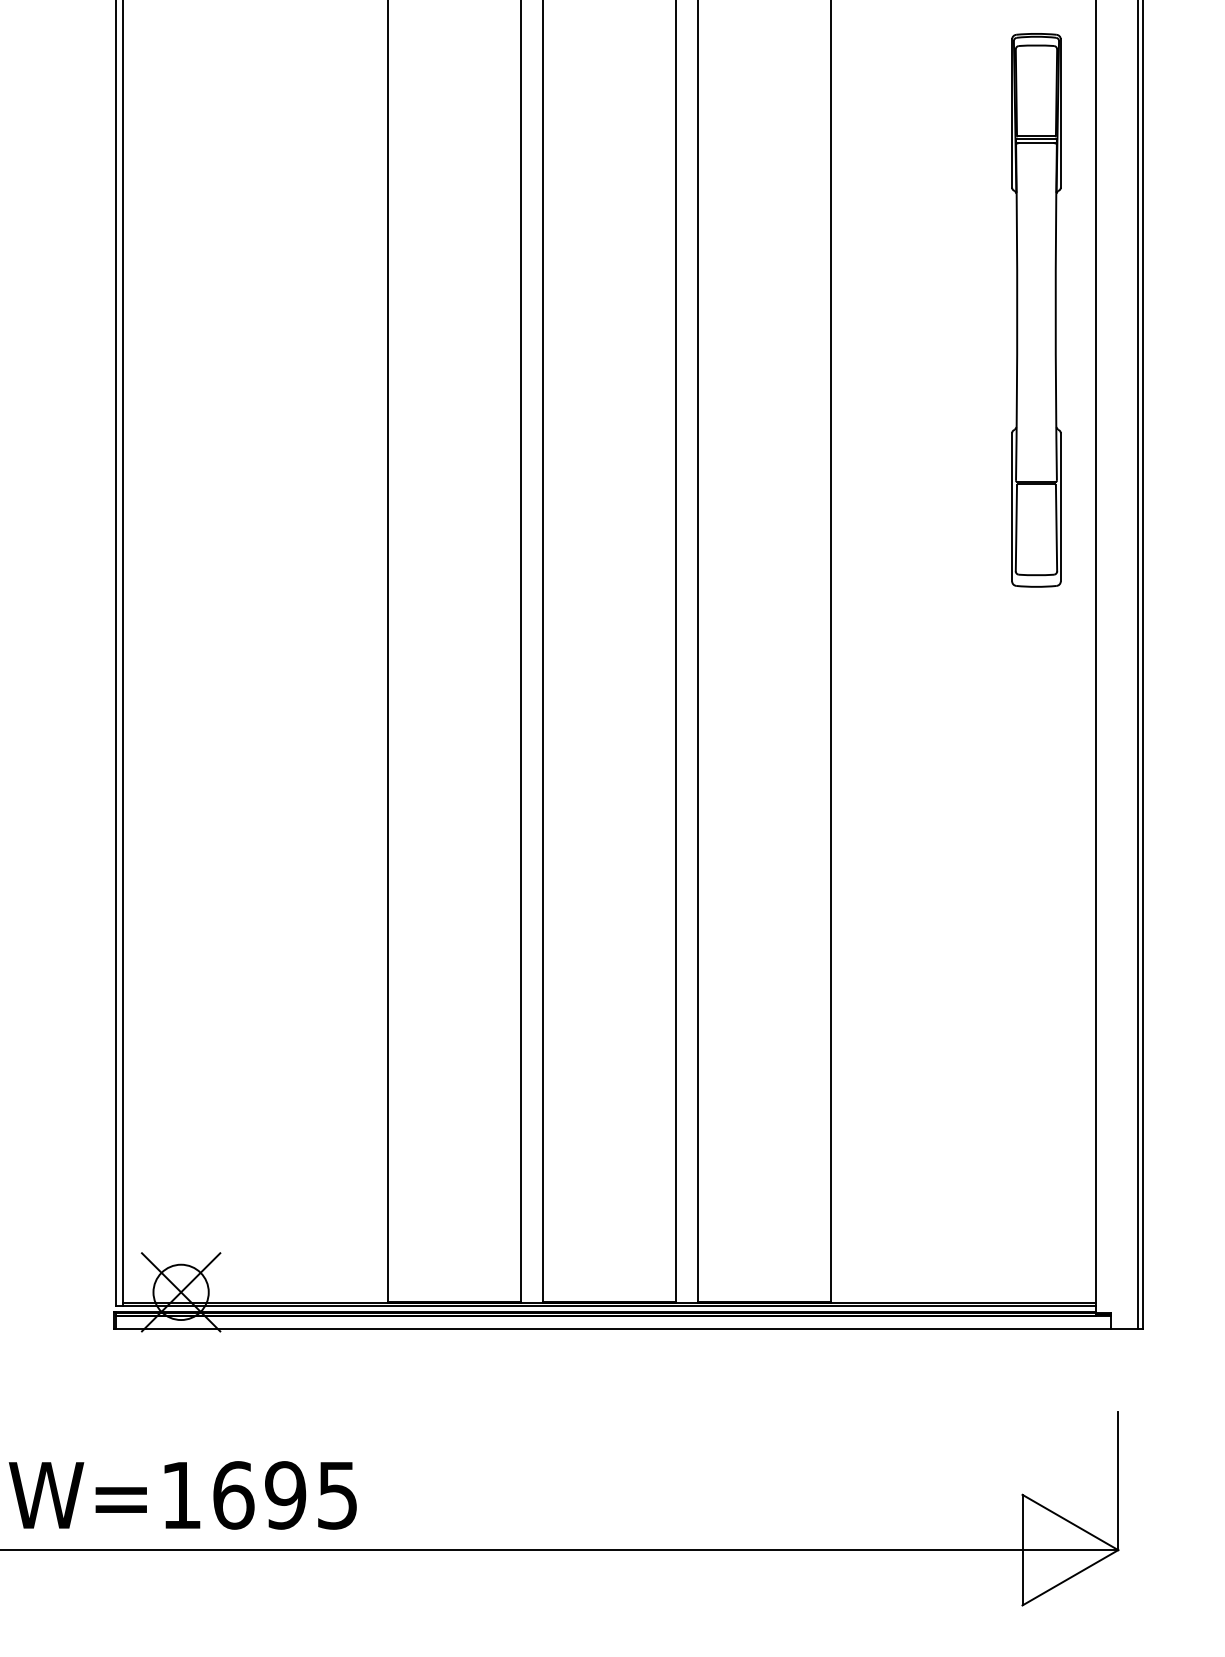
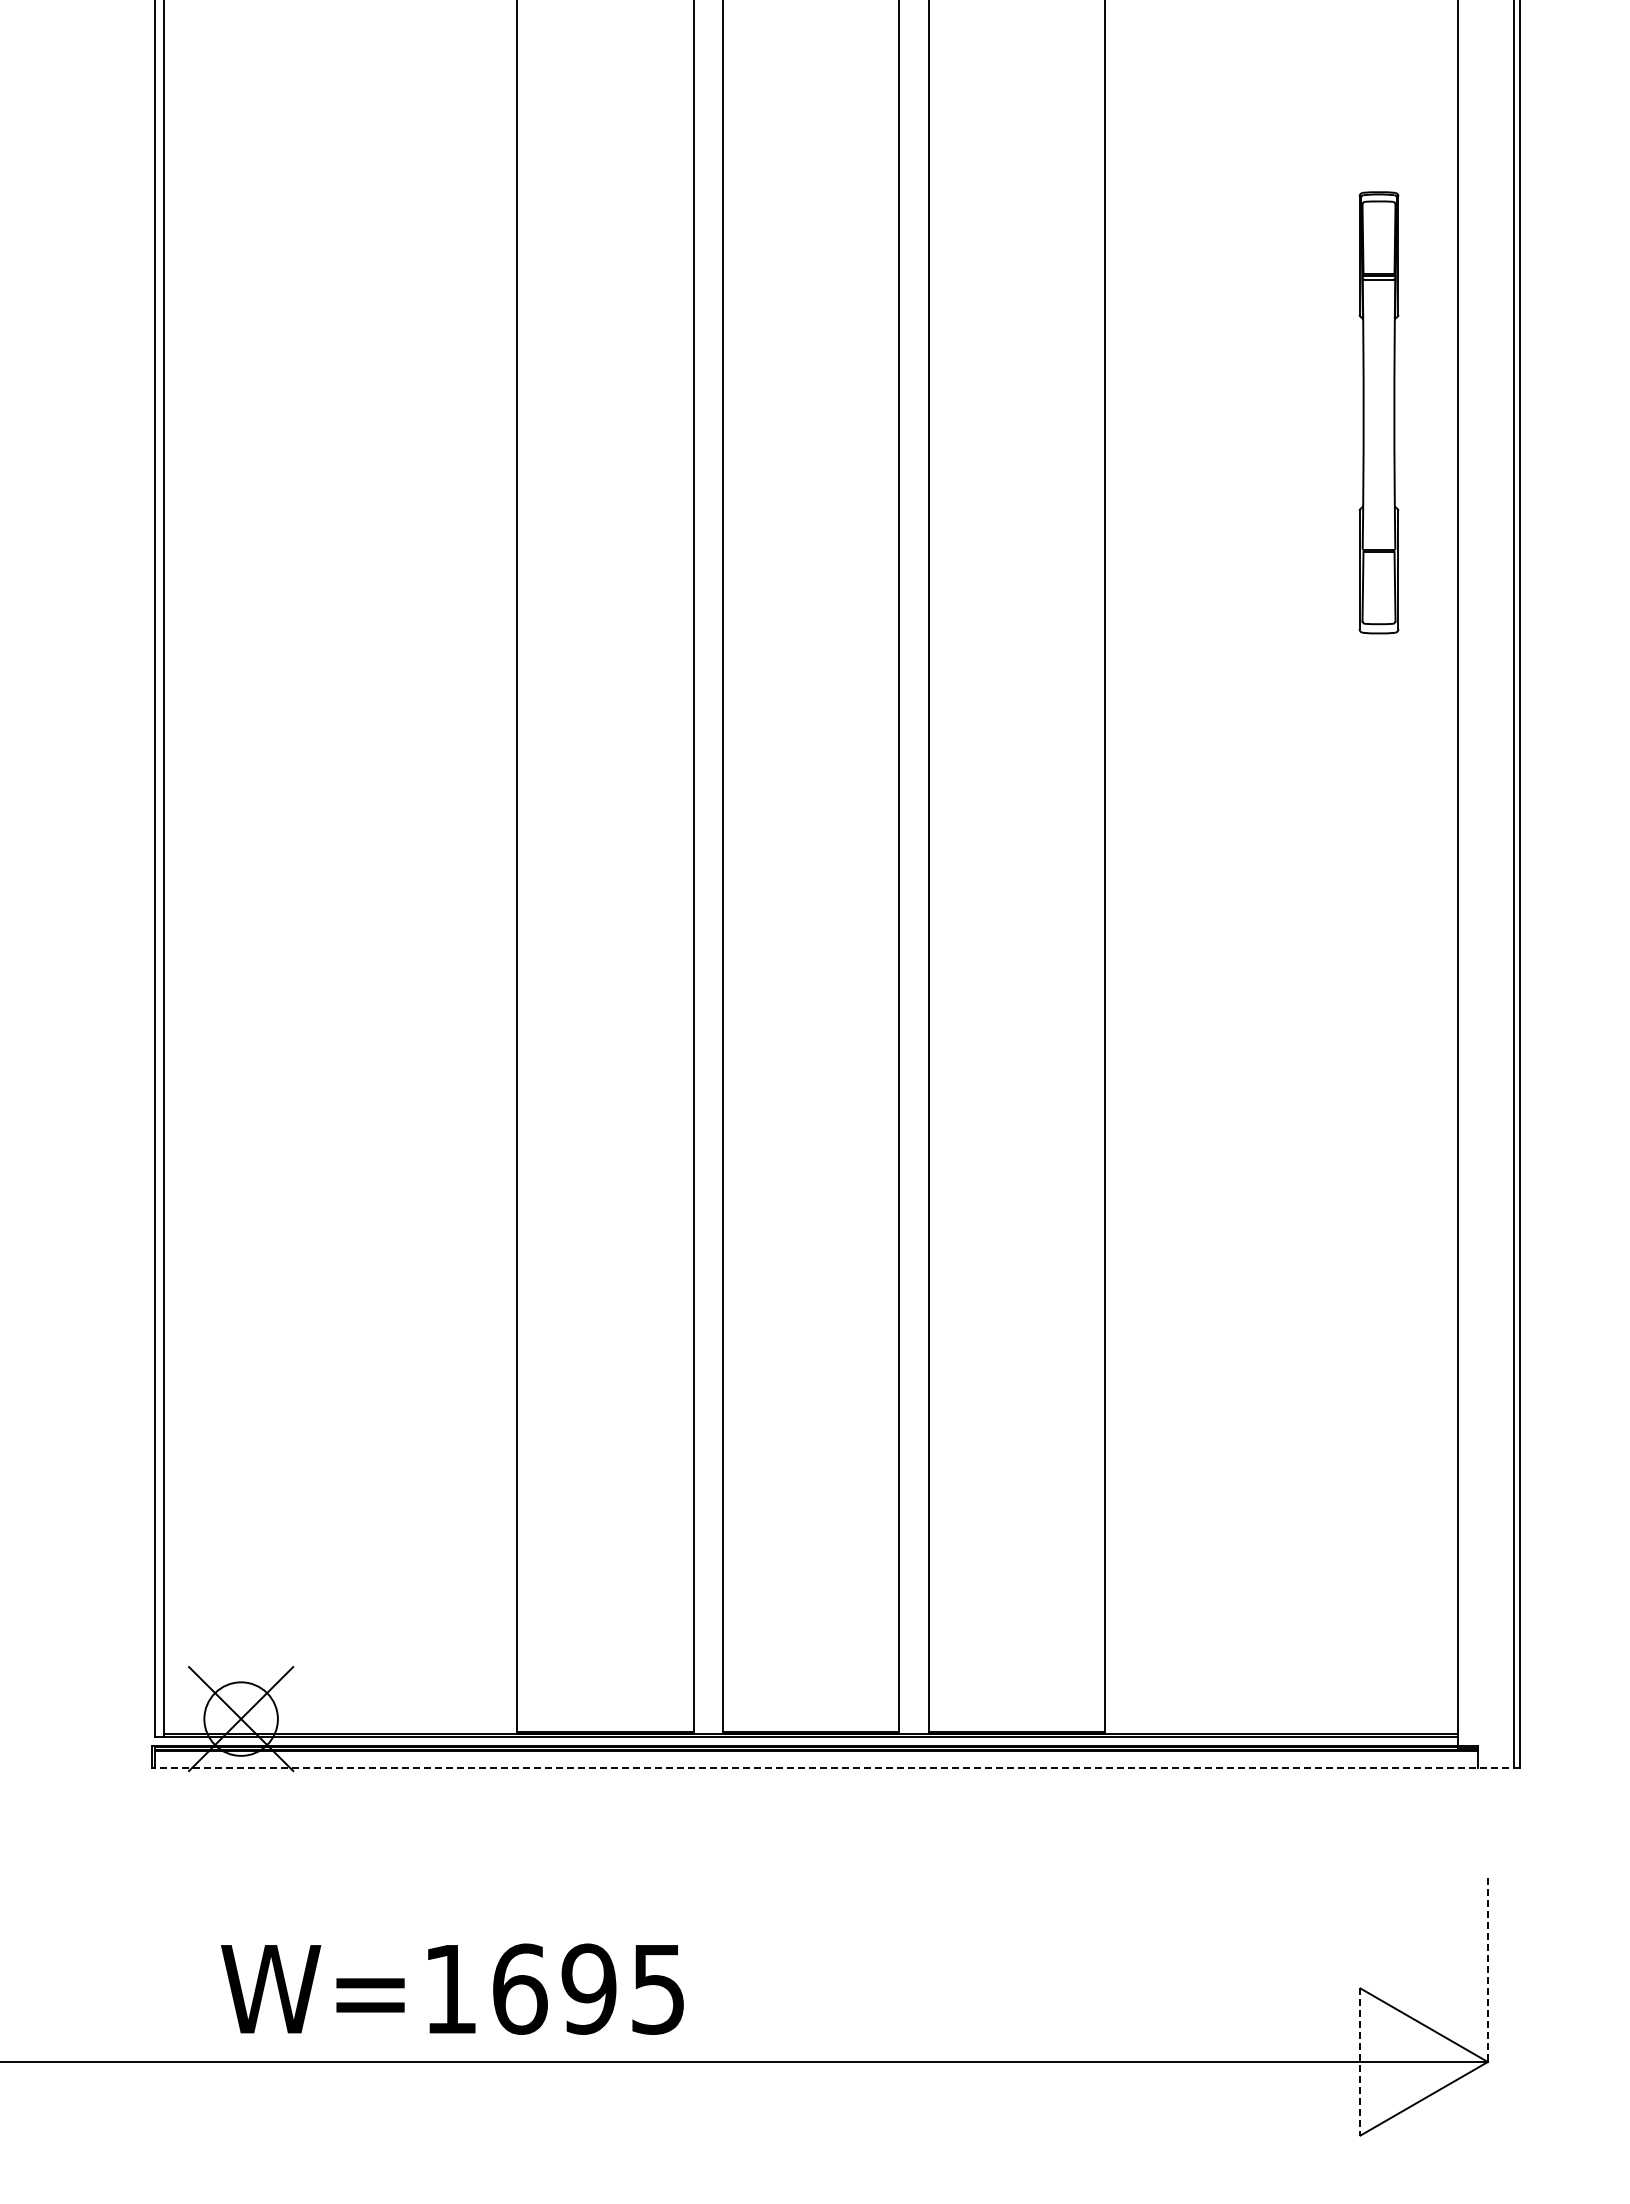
part: (1036, 310) -> (1378, 412), size x0.6
line: (629, 1328) -> (837, 1767), solid -> dashed
line: (1118, 1481) -> (1487, 1970), solid -> dashed
text: (182, 1494) -> (452, 1988), moved
line: (1022, 1550) -> (1360, 2062), solid -> dashed

